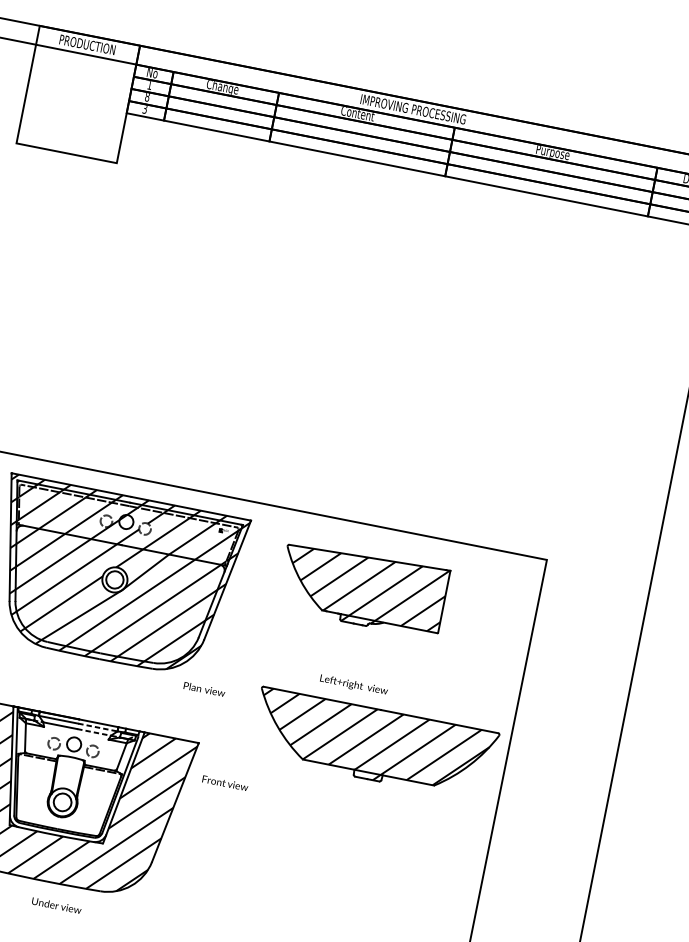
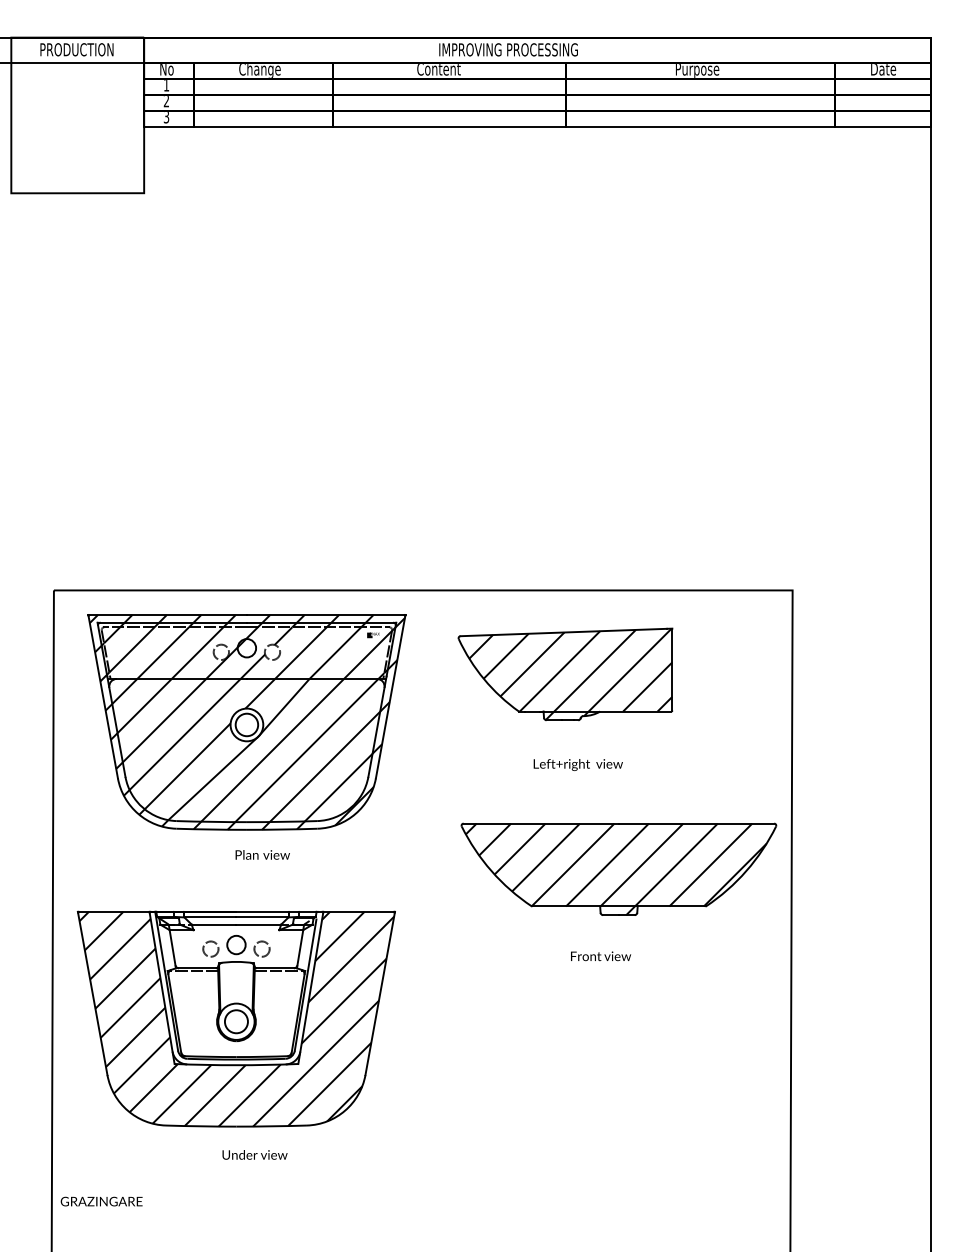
text: (147, 97) -> (166, 101), 8 -> 2
text: (353, 684) -> (577, 764), moved
text: (204, 689) -> (262, 854), moved
line: (97, 727) -> (262, 917), dashed -> solid
line: (94, 732) -> (259, 924), dashed -> solid
text: (225, 783) -> (601, 956), moved

